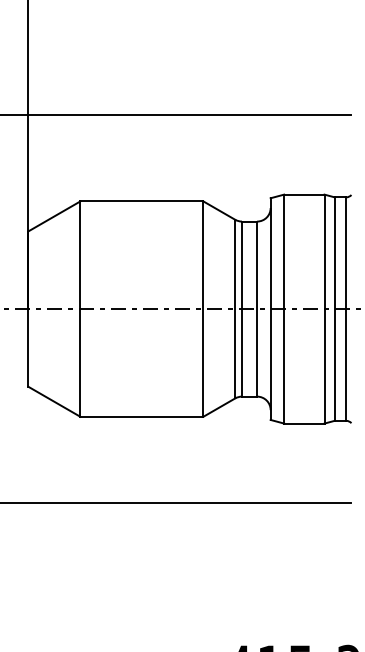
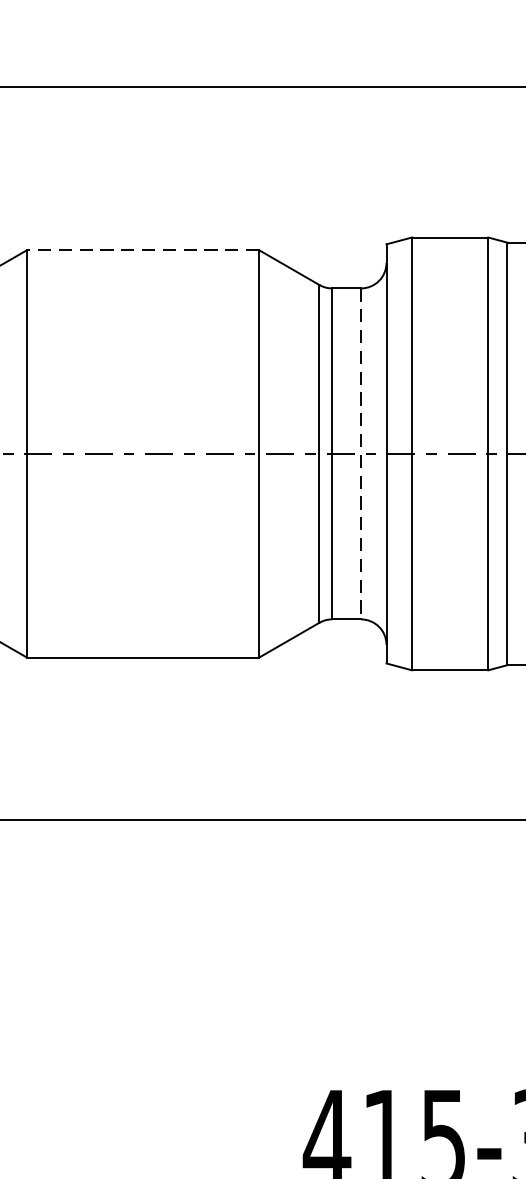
line: (141, 201) -> (142, 250), solid -> dashed
line: (257, 309) -> (361, 454), solid -> dashed

